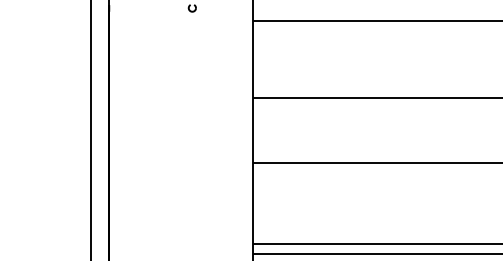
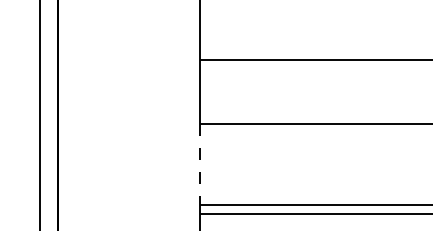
line: (252, 202) -> (200, 163), solid -> dashed

